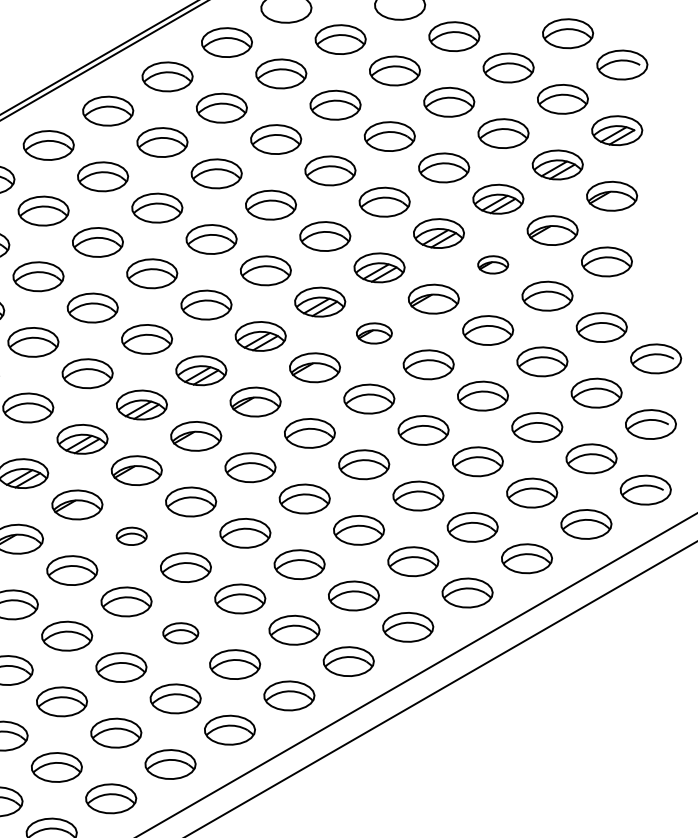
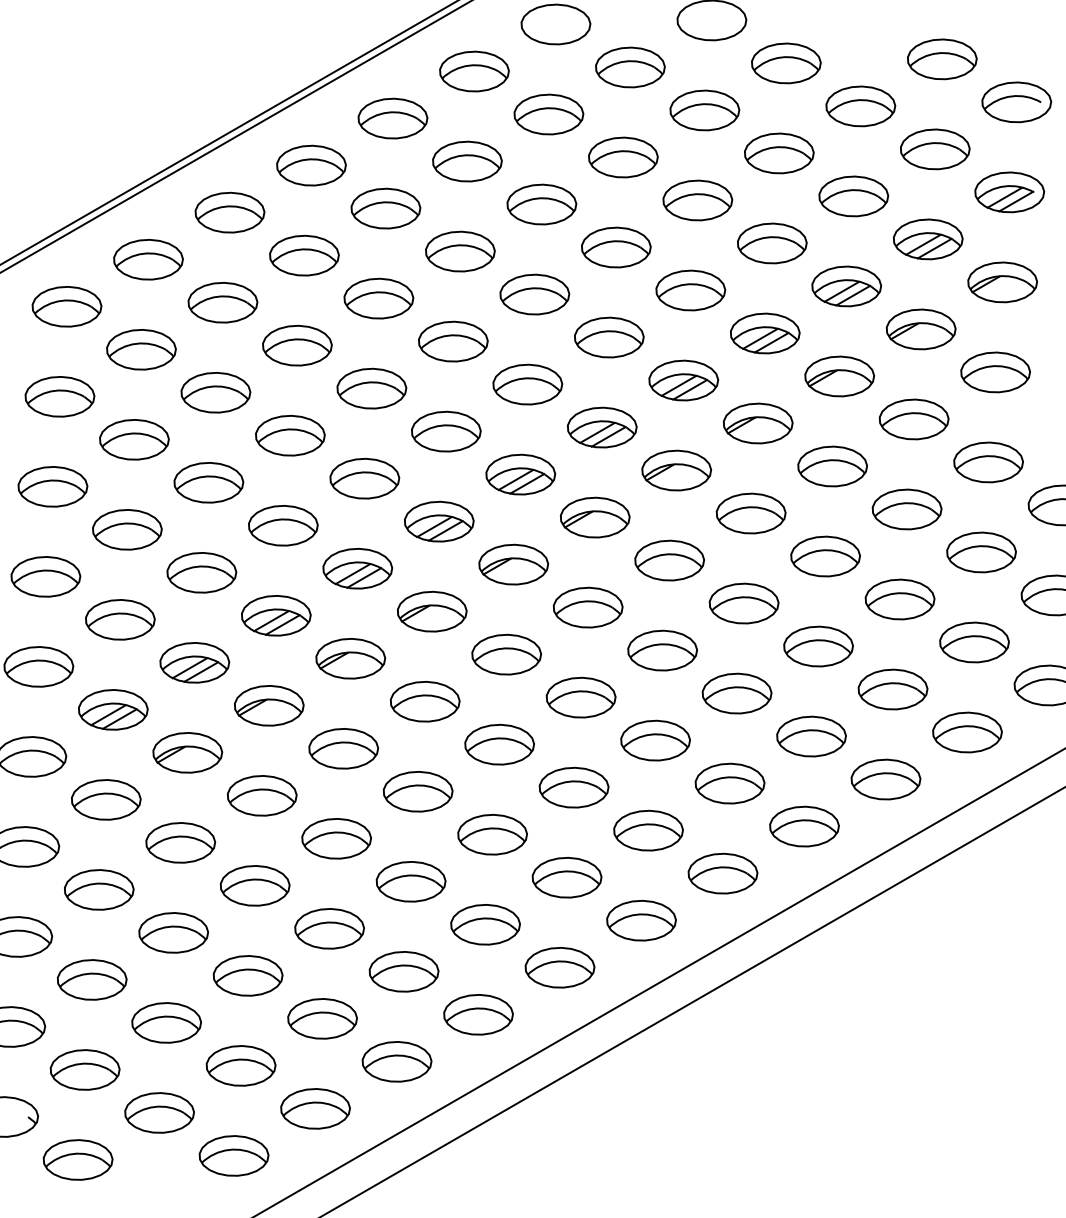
part: (493, 264) -> (839, 376), size x1.67
part: (374, 333) -> (676, 470), size x1.43
part: (131, 536) -> (343, 748), size x1.67
part: (180, 633) -> (410, 881), size x1.43

